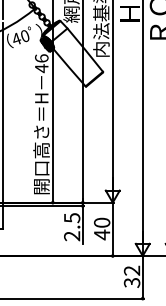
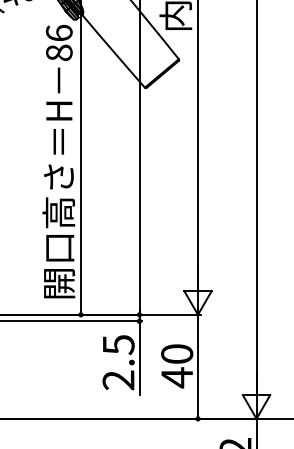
text: (41, 68) -> (58, 52), 46 -> 86

